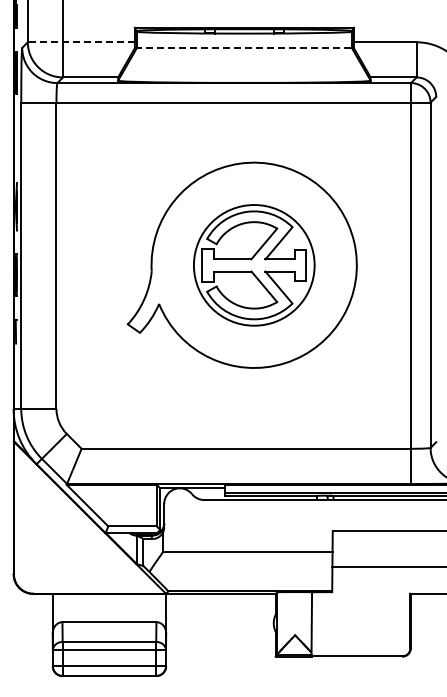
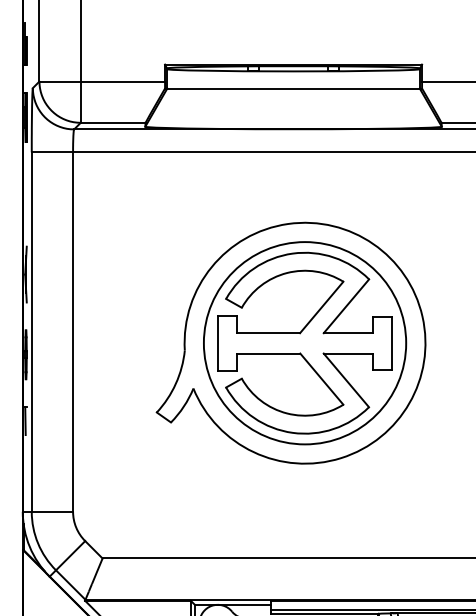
line: (81, 42) -> (102, 81), dashed -> solid
line: (244, 48) -> (293, 88), dashed -> solid
part: (254, 265) -> (305, 343), size x1.43

